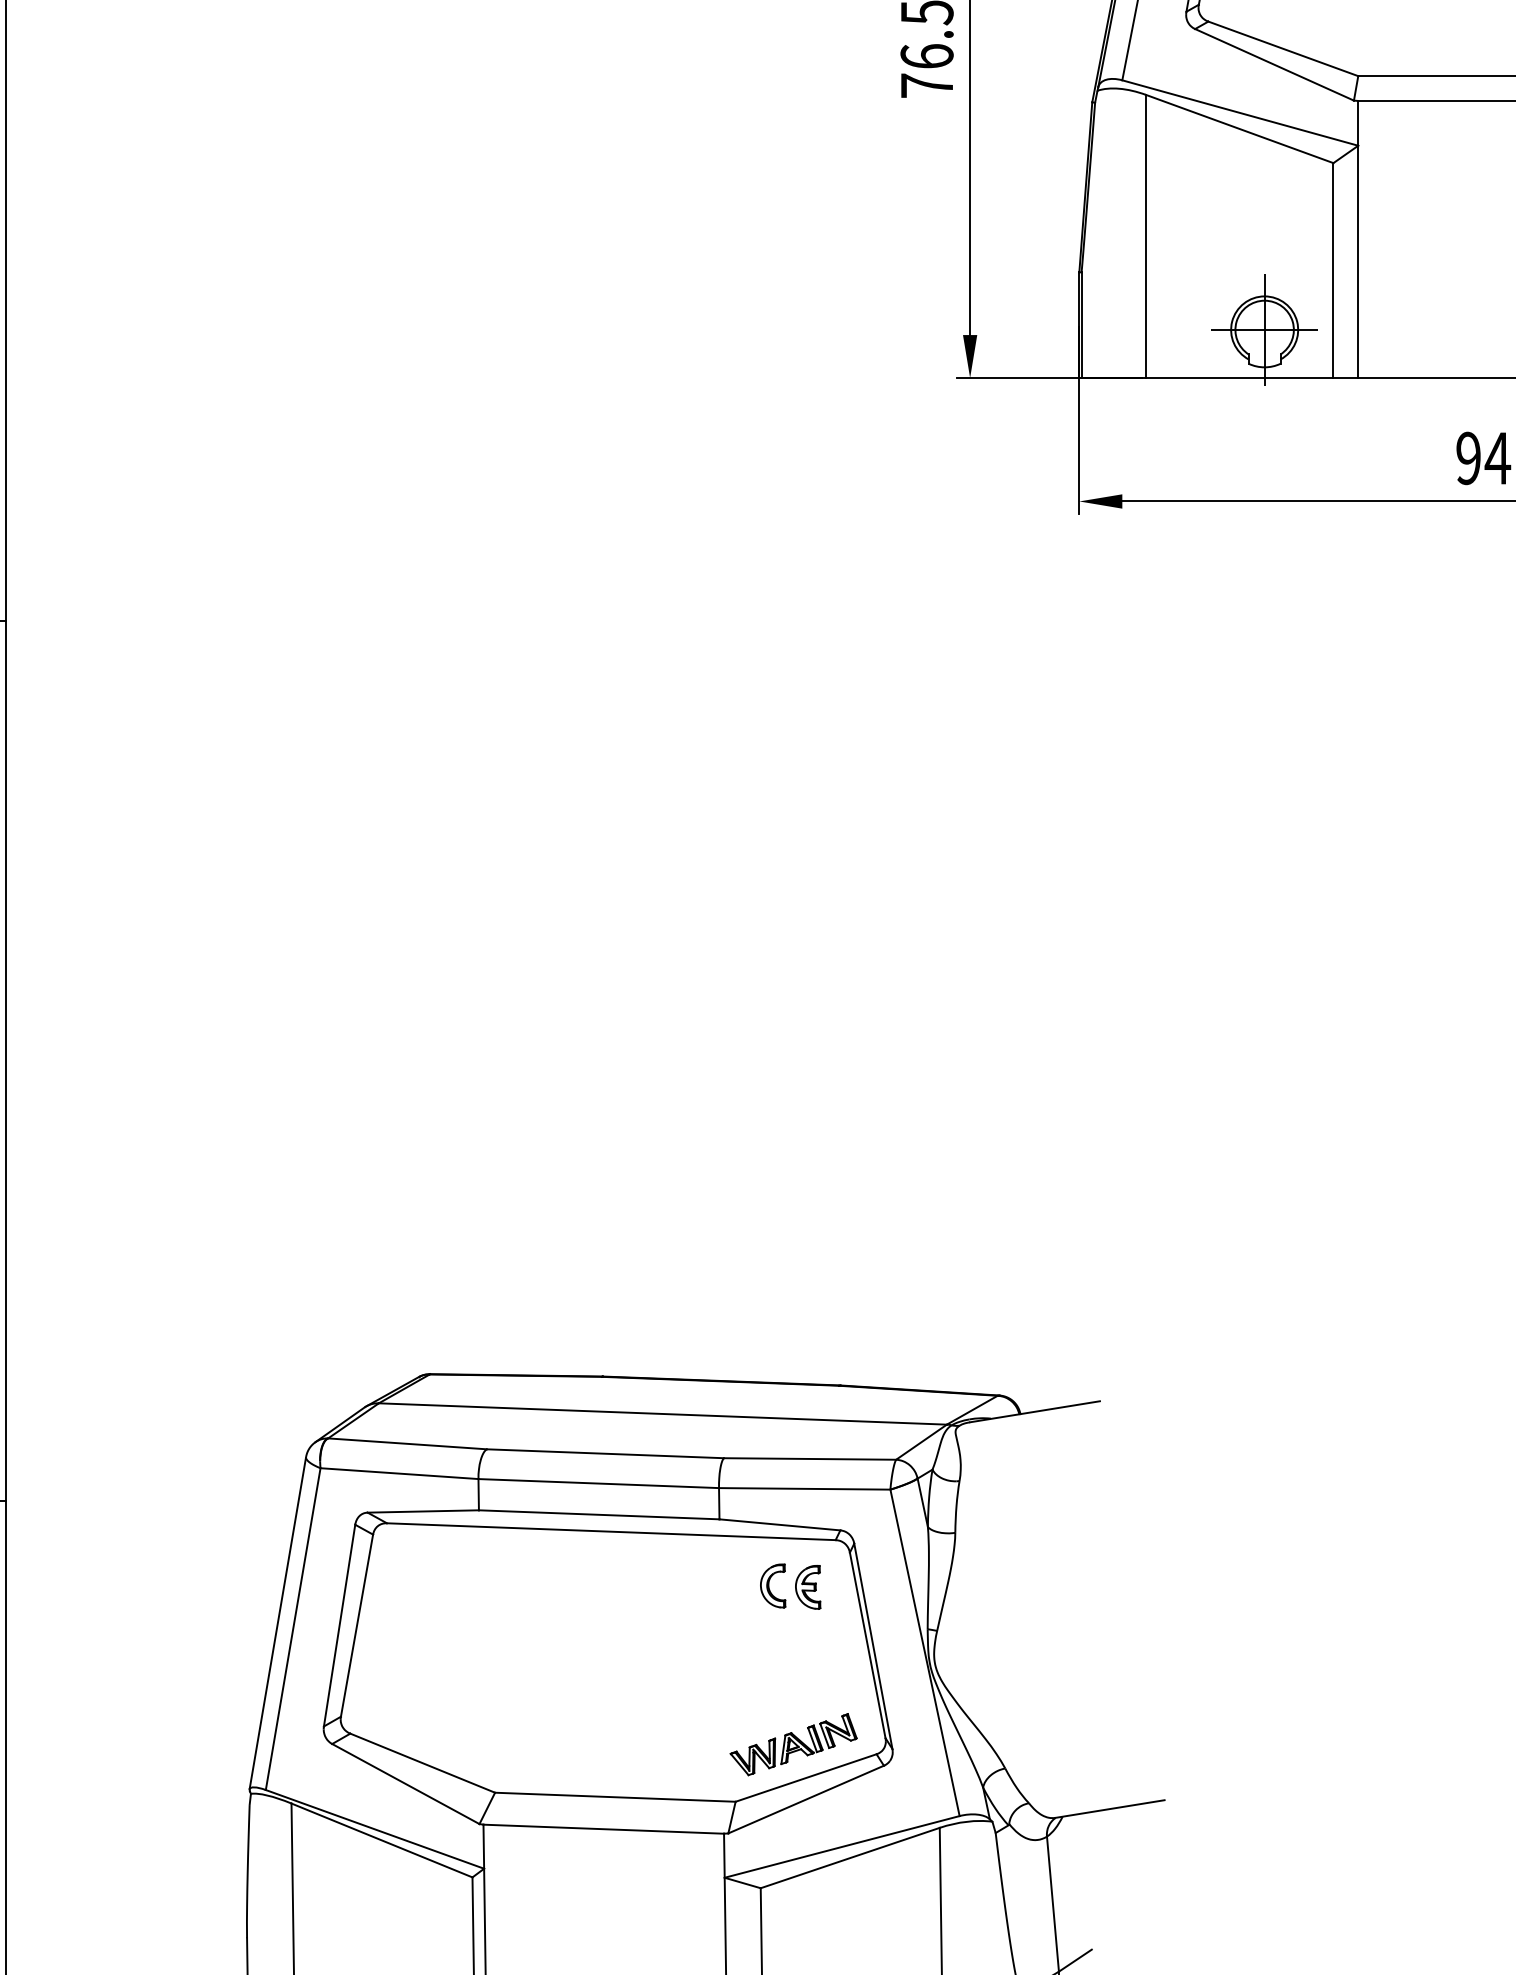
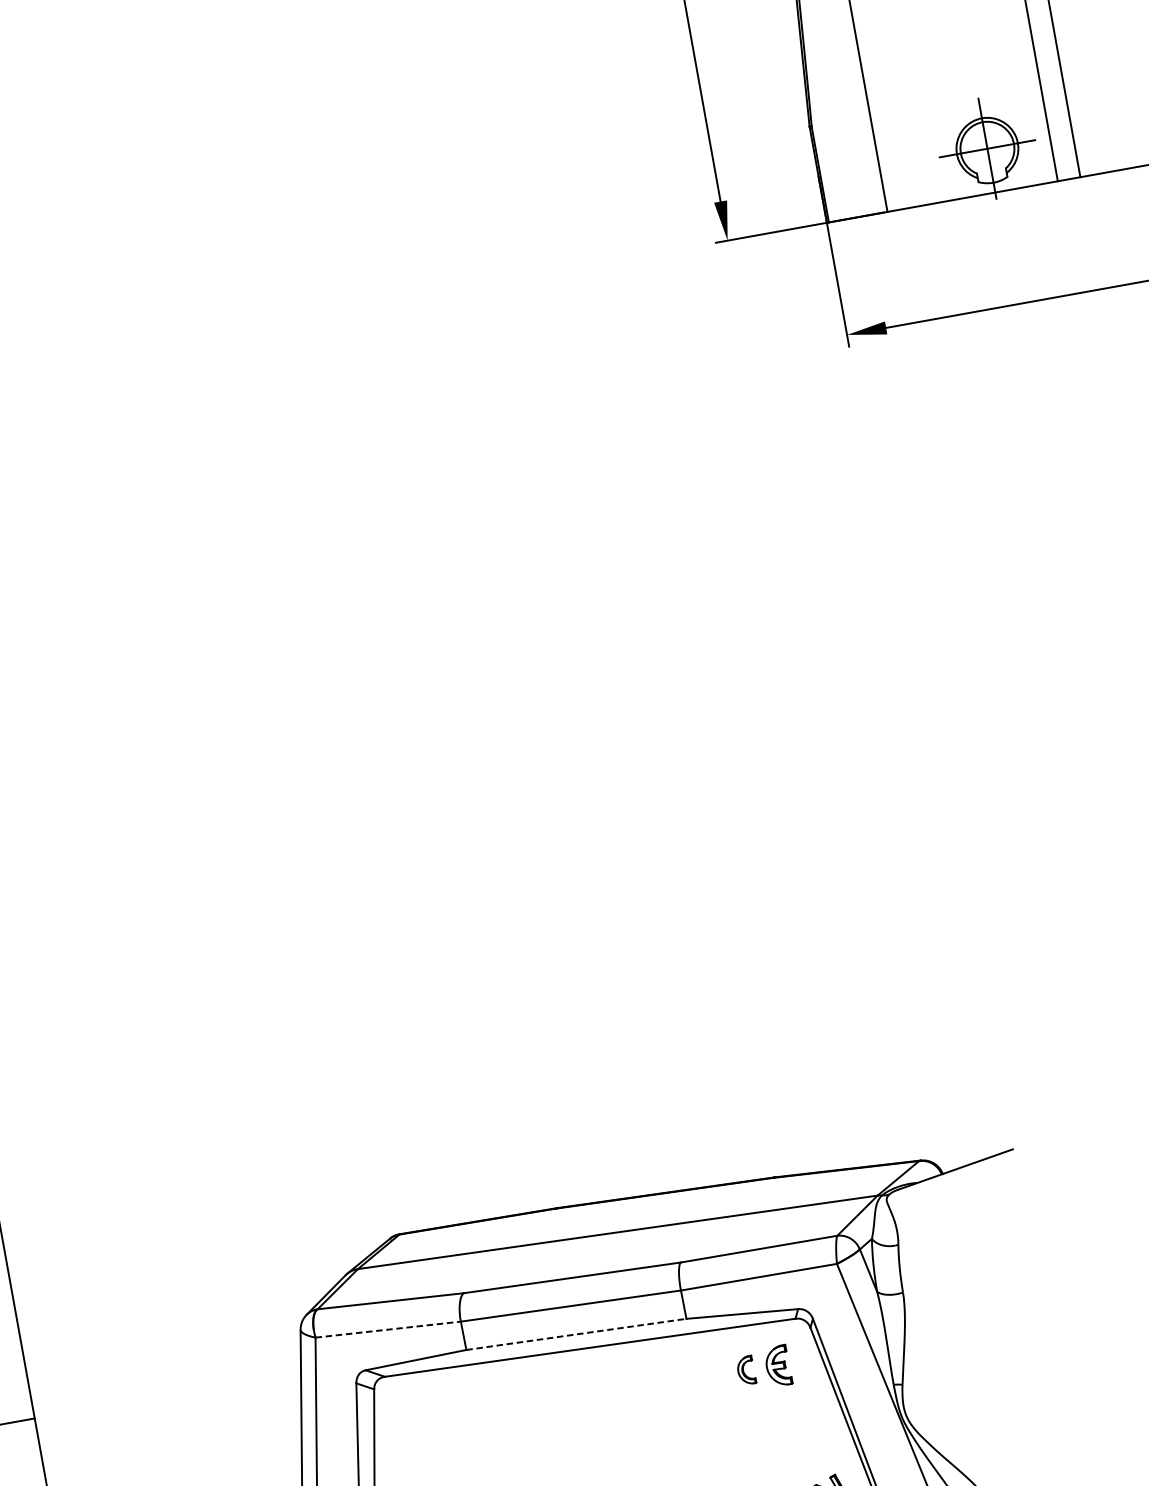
line: (400, 1473) -> (389, 1329), solid -> dashed
line: (599, 1514) -> (576, 1334), solid -> dashed
part: (773, 1585) -> (746, 1370), size x0.7

